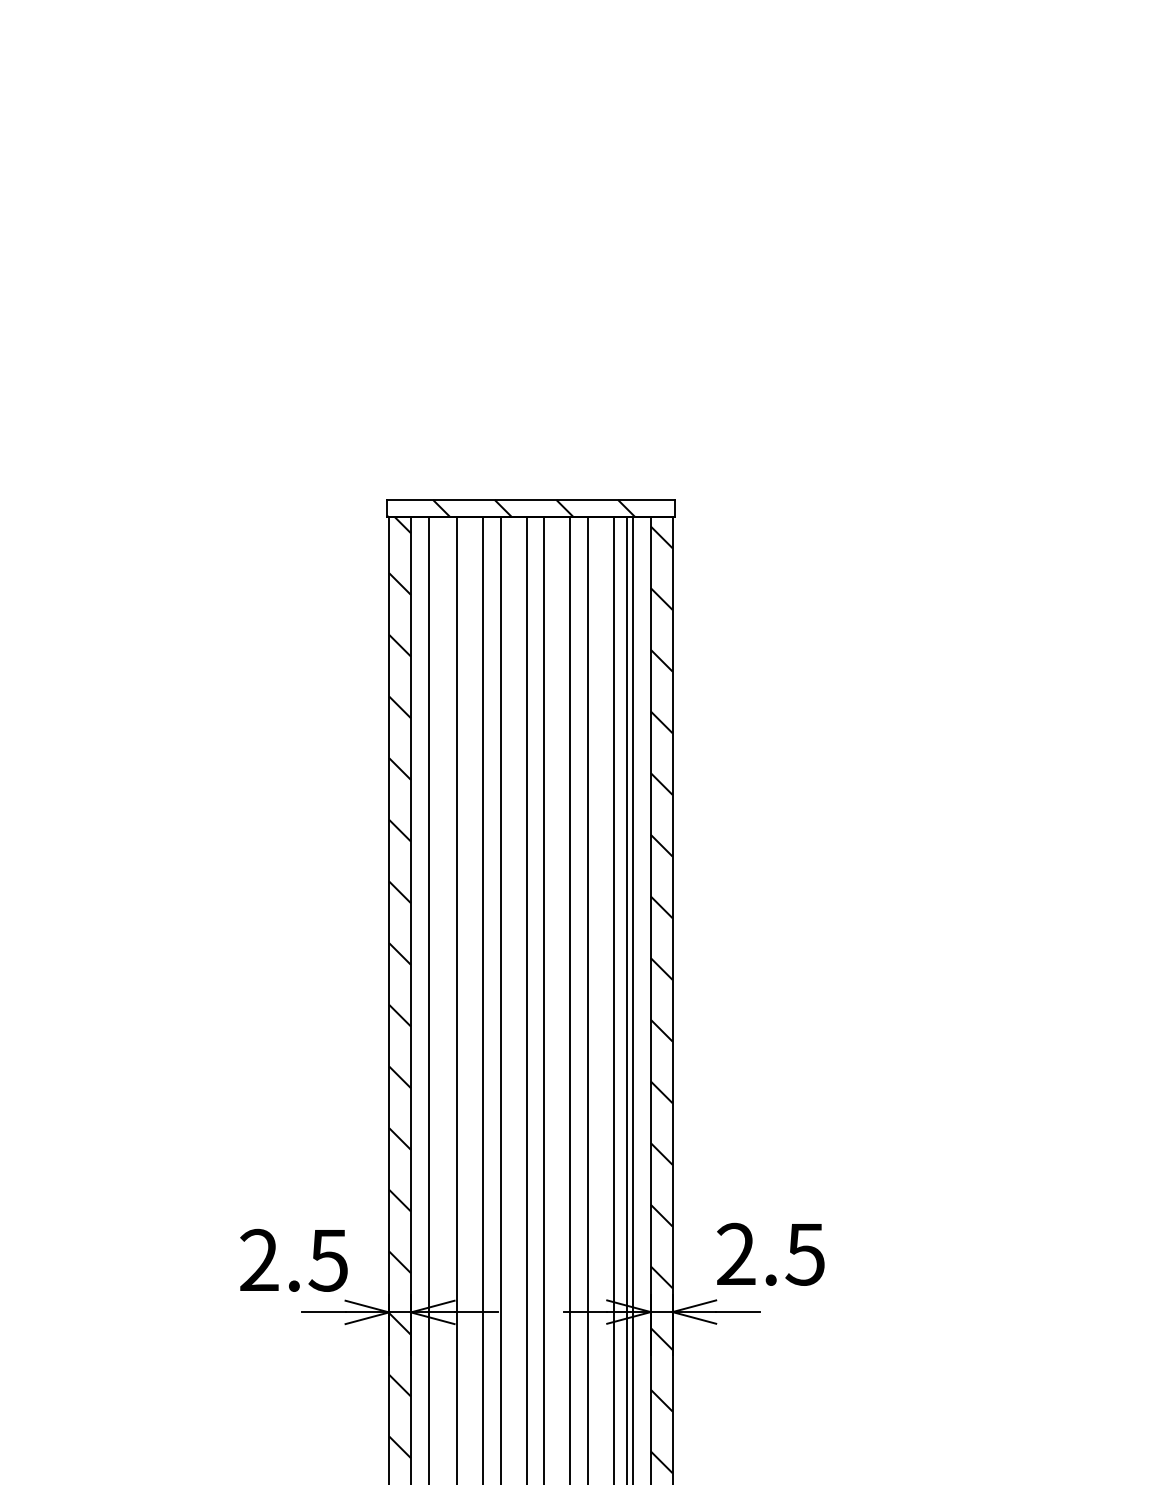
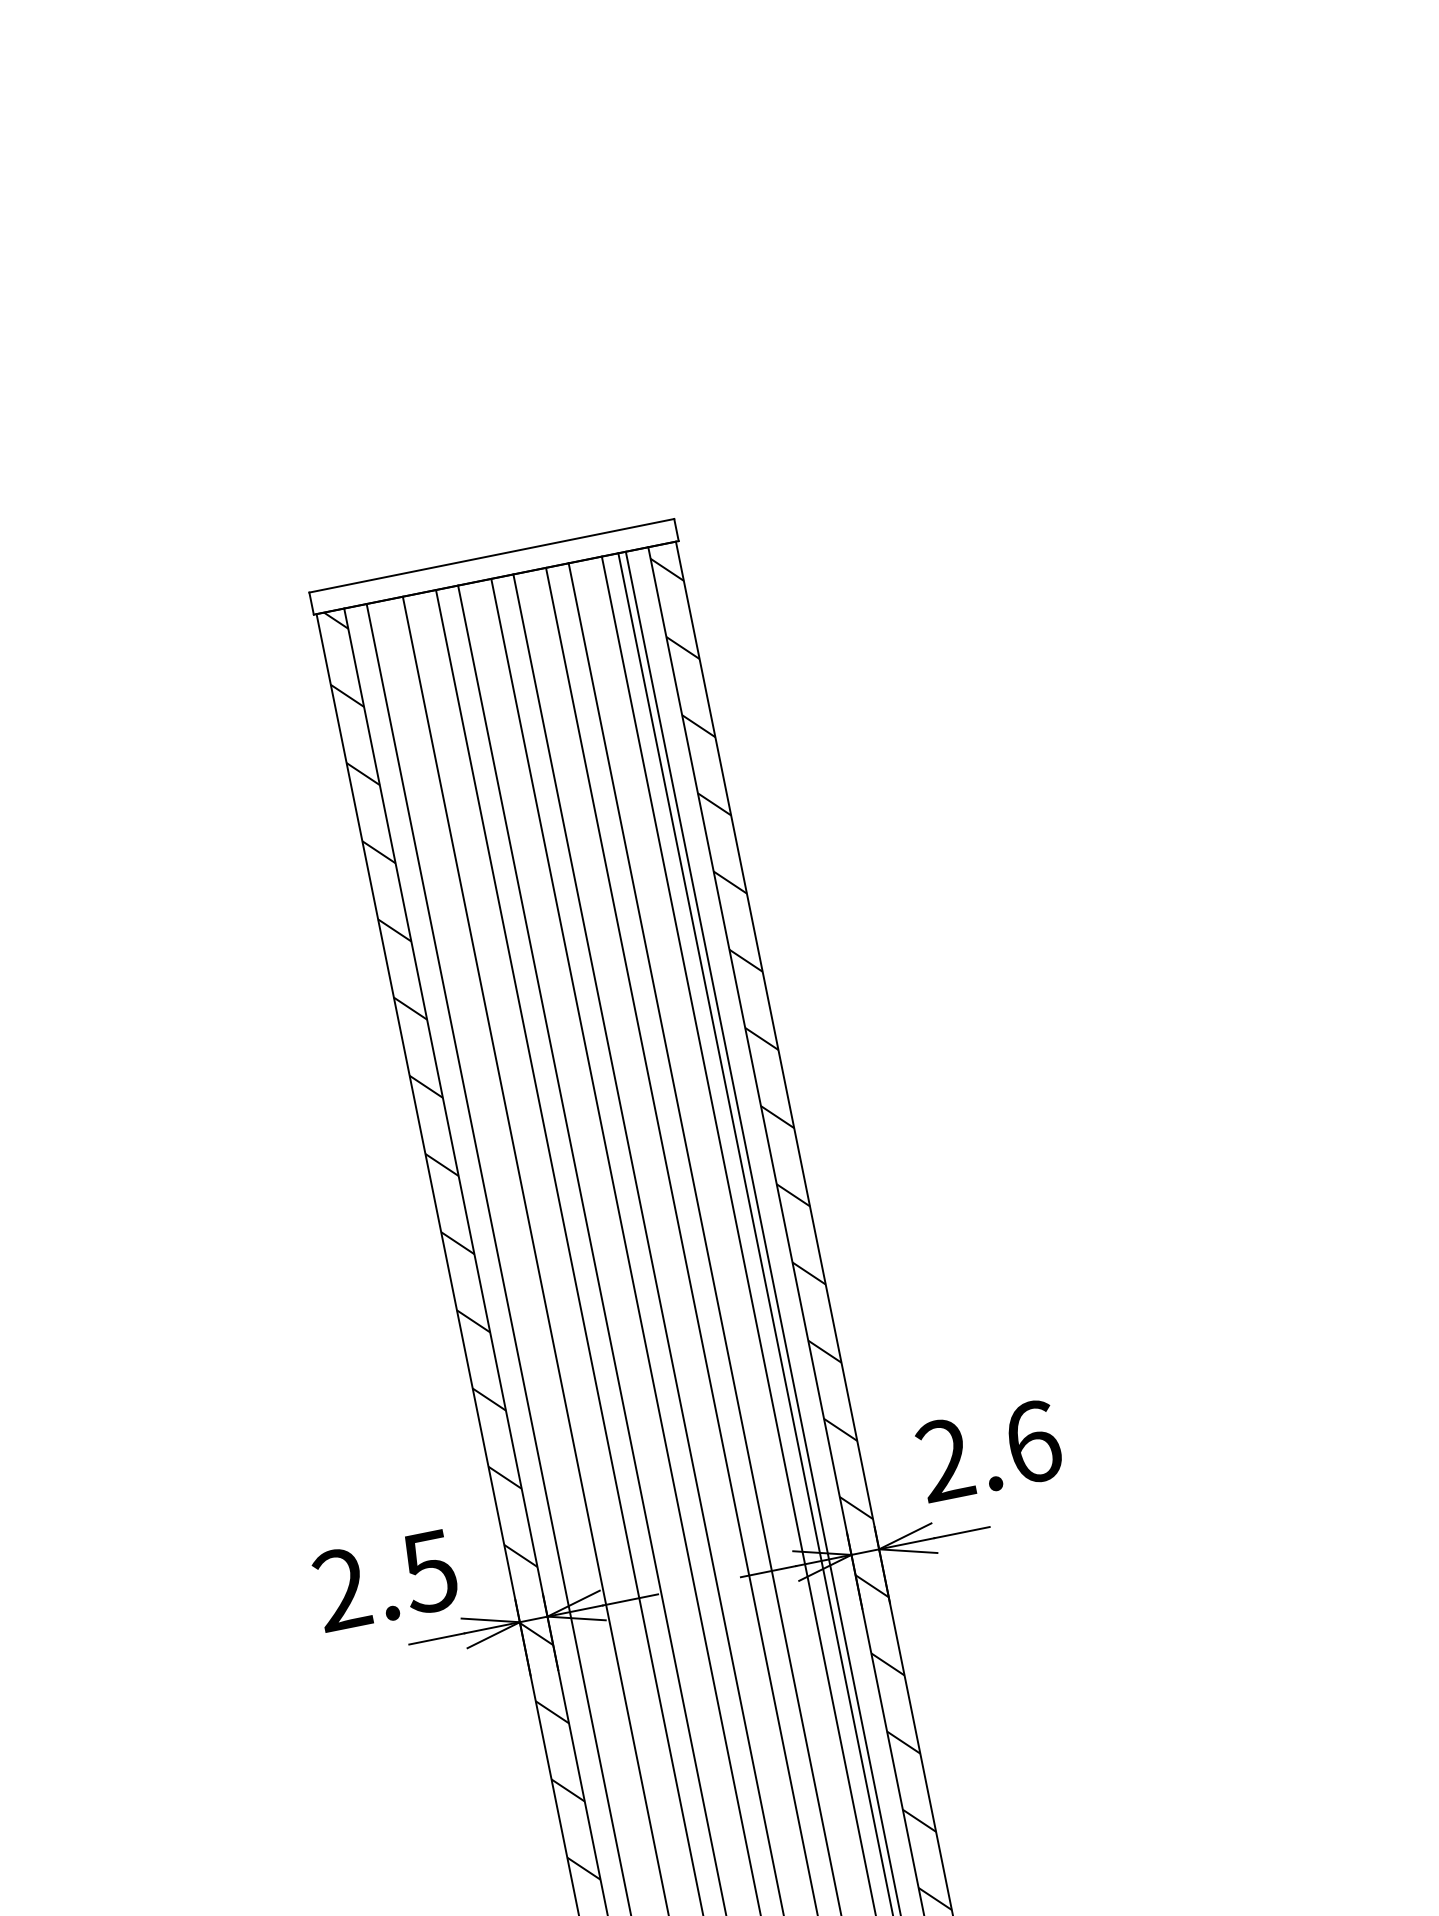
hatch: (510, 508) -> (468, 571), removed
text: (805, 1253) -> (1032, 1441), 2.5 -> 2.6

